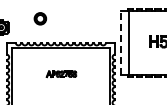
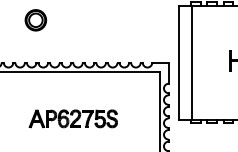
line: (121, 42) -> (179, 62), dashed -> solid
part: (61, 73) -> (73, 117), size x1.67

